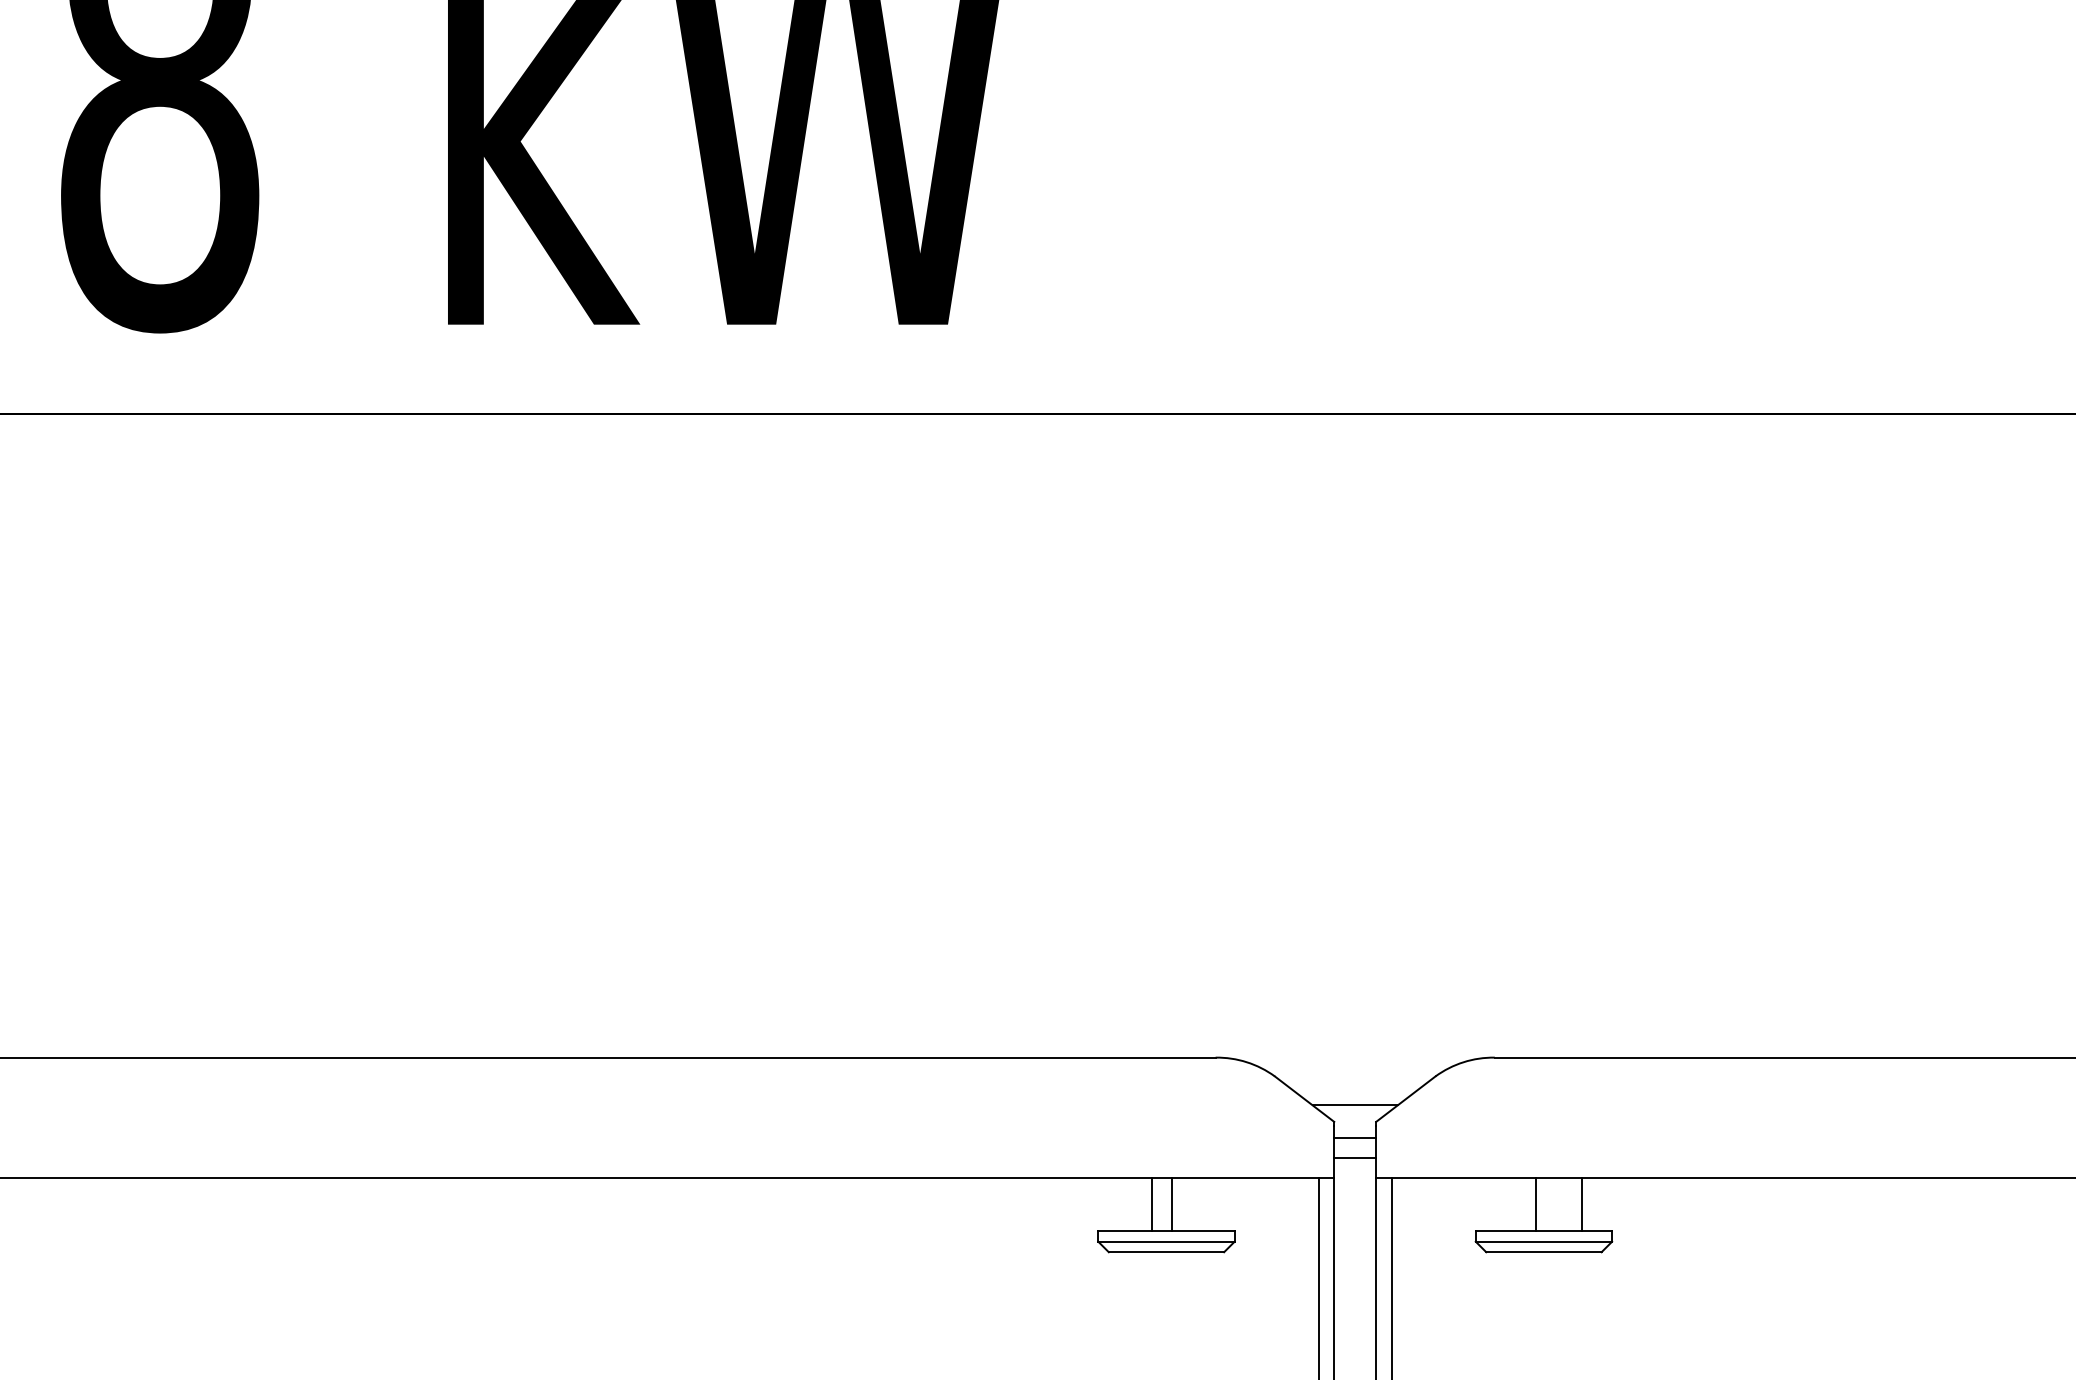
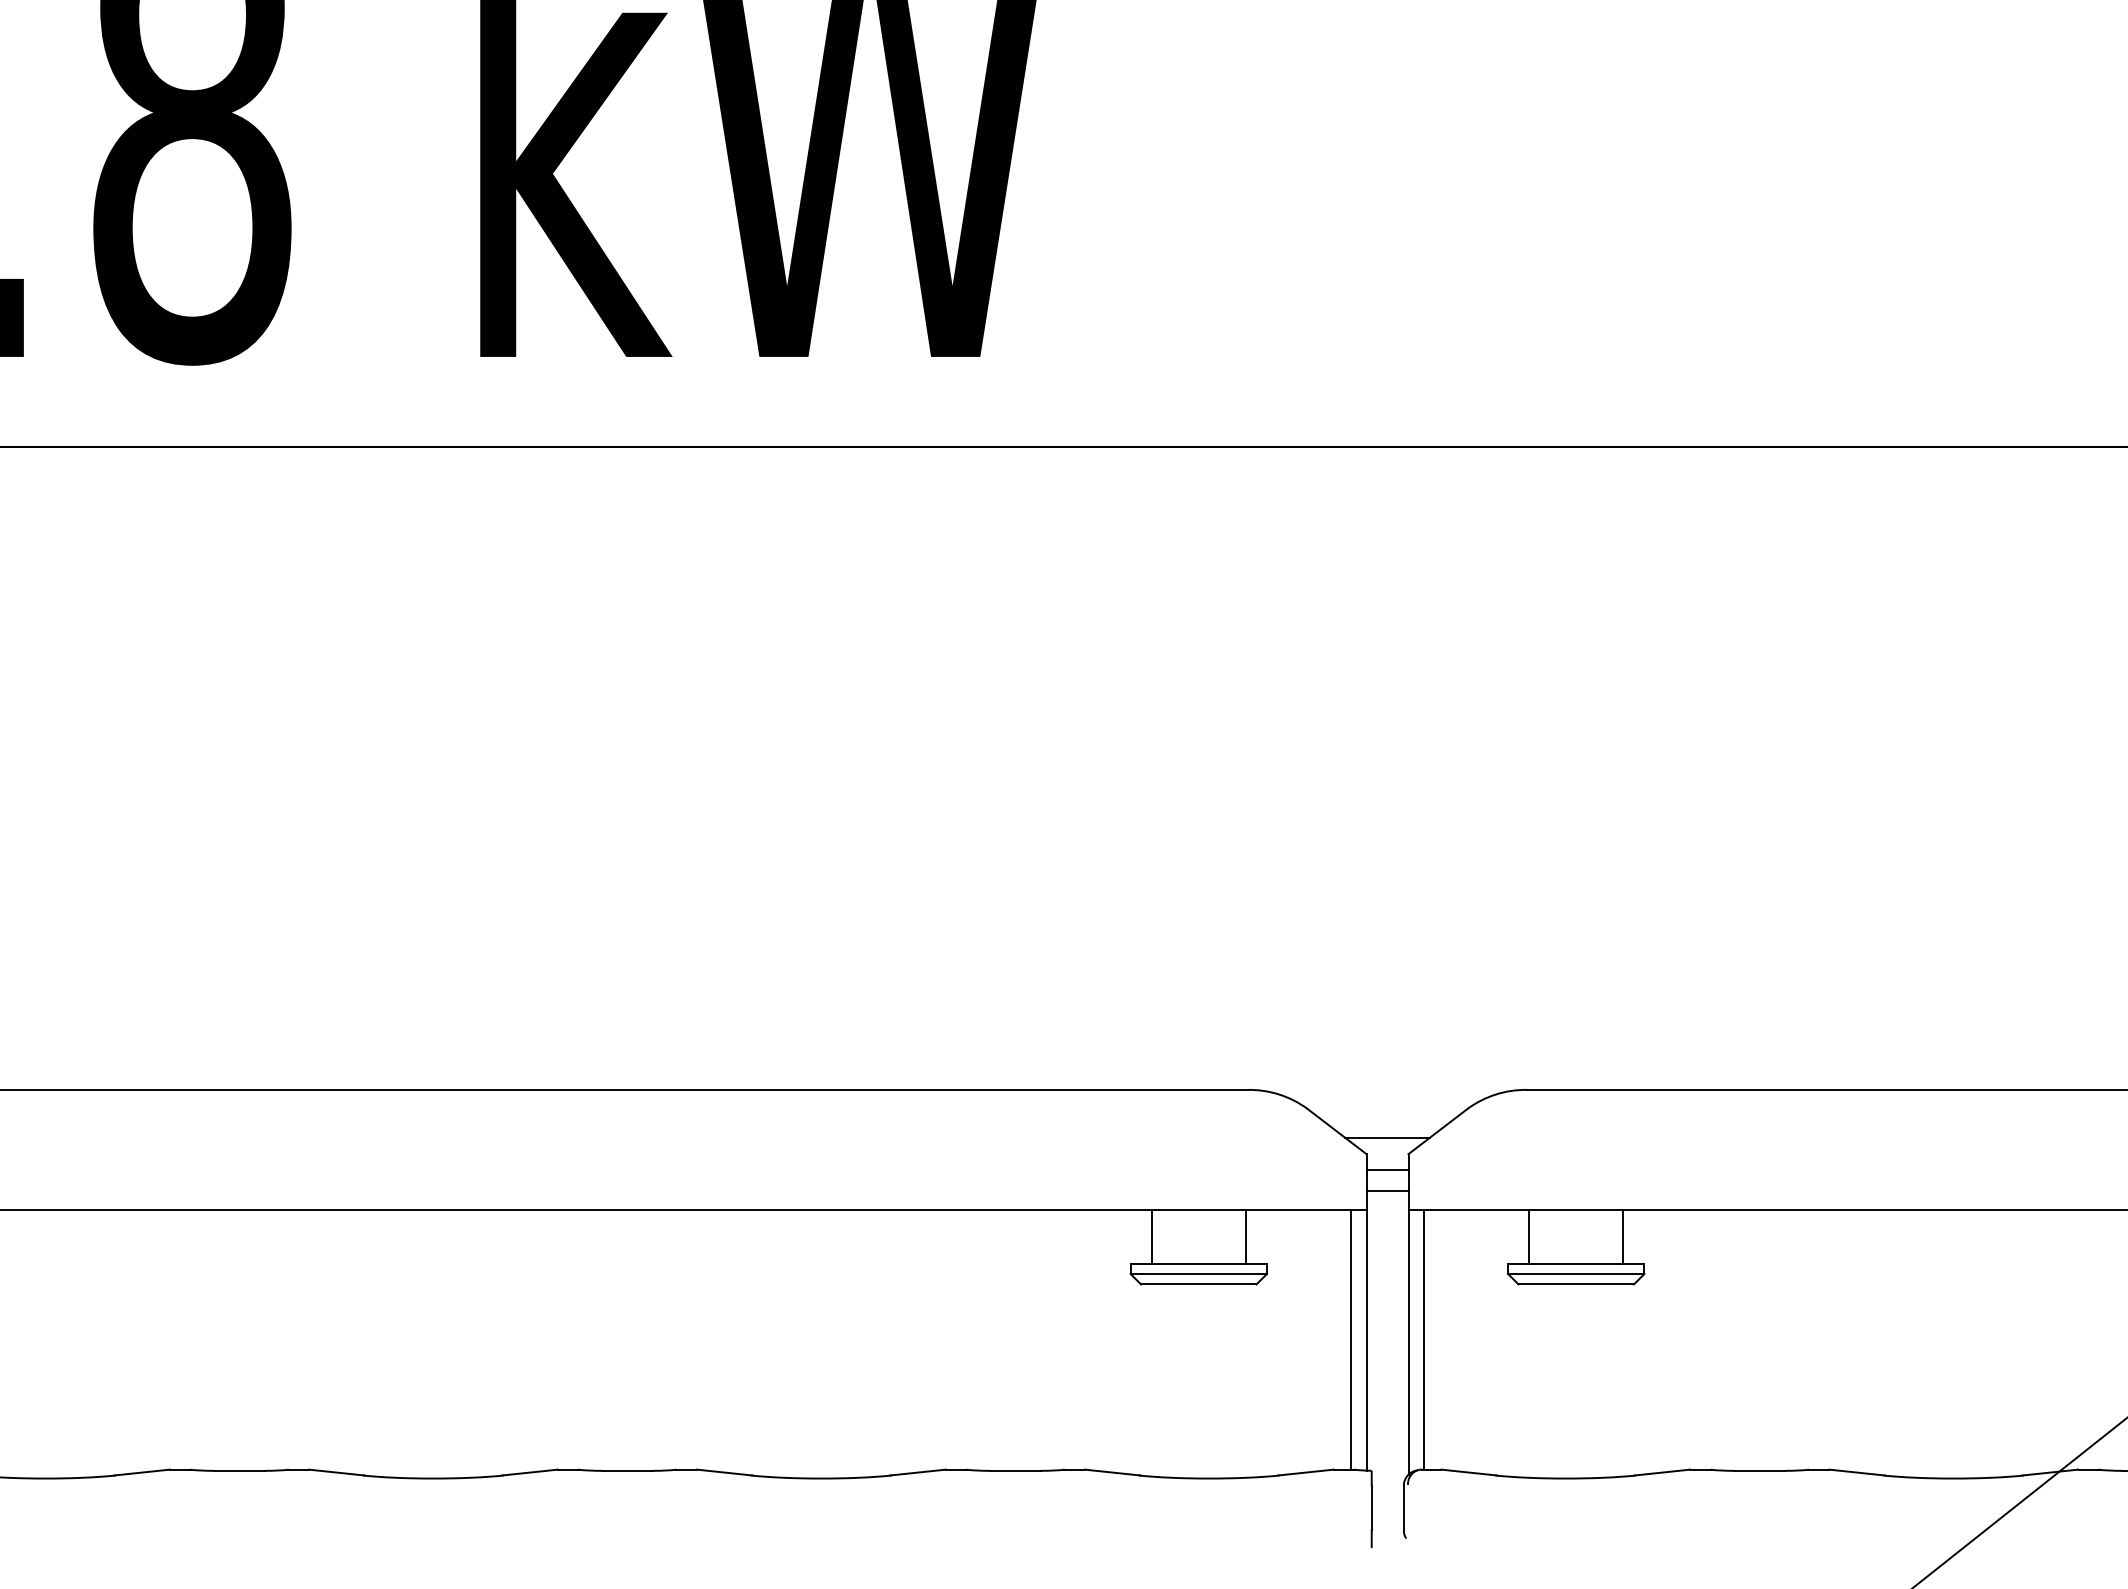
line: (1151, 1204) -> (1245, 1236), moved
line: (1172, 1204) -> (1151, 1236), moved
line: (1536, 1204) -> (1623, 1236), moved
line: (1582, 1204) -> (1529, 1236), moved

